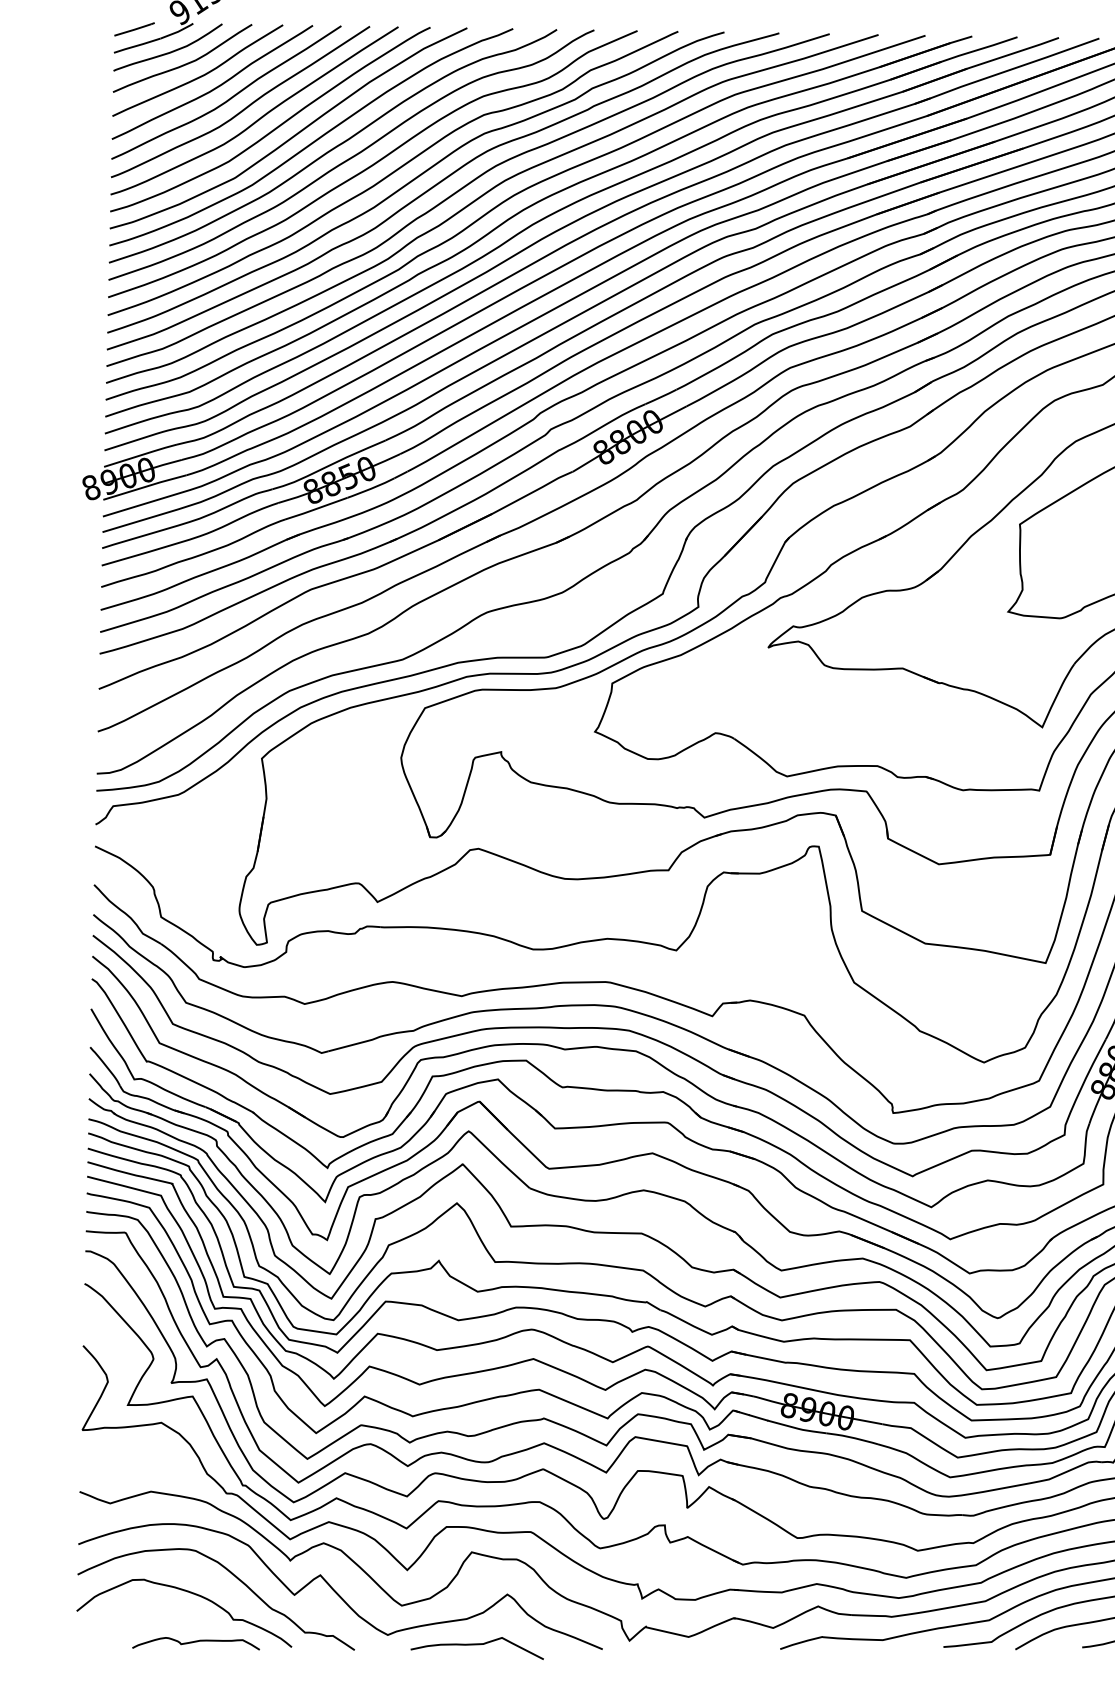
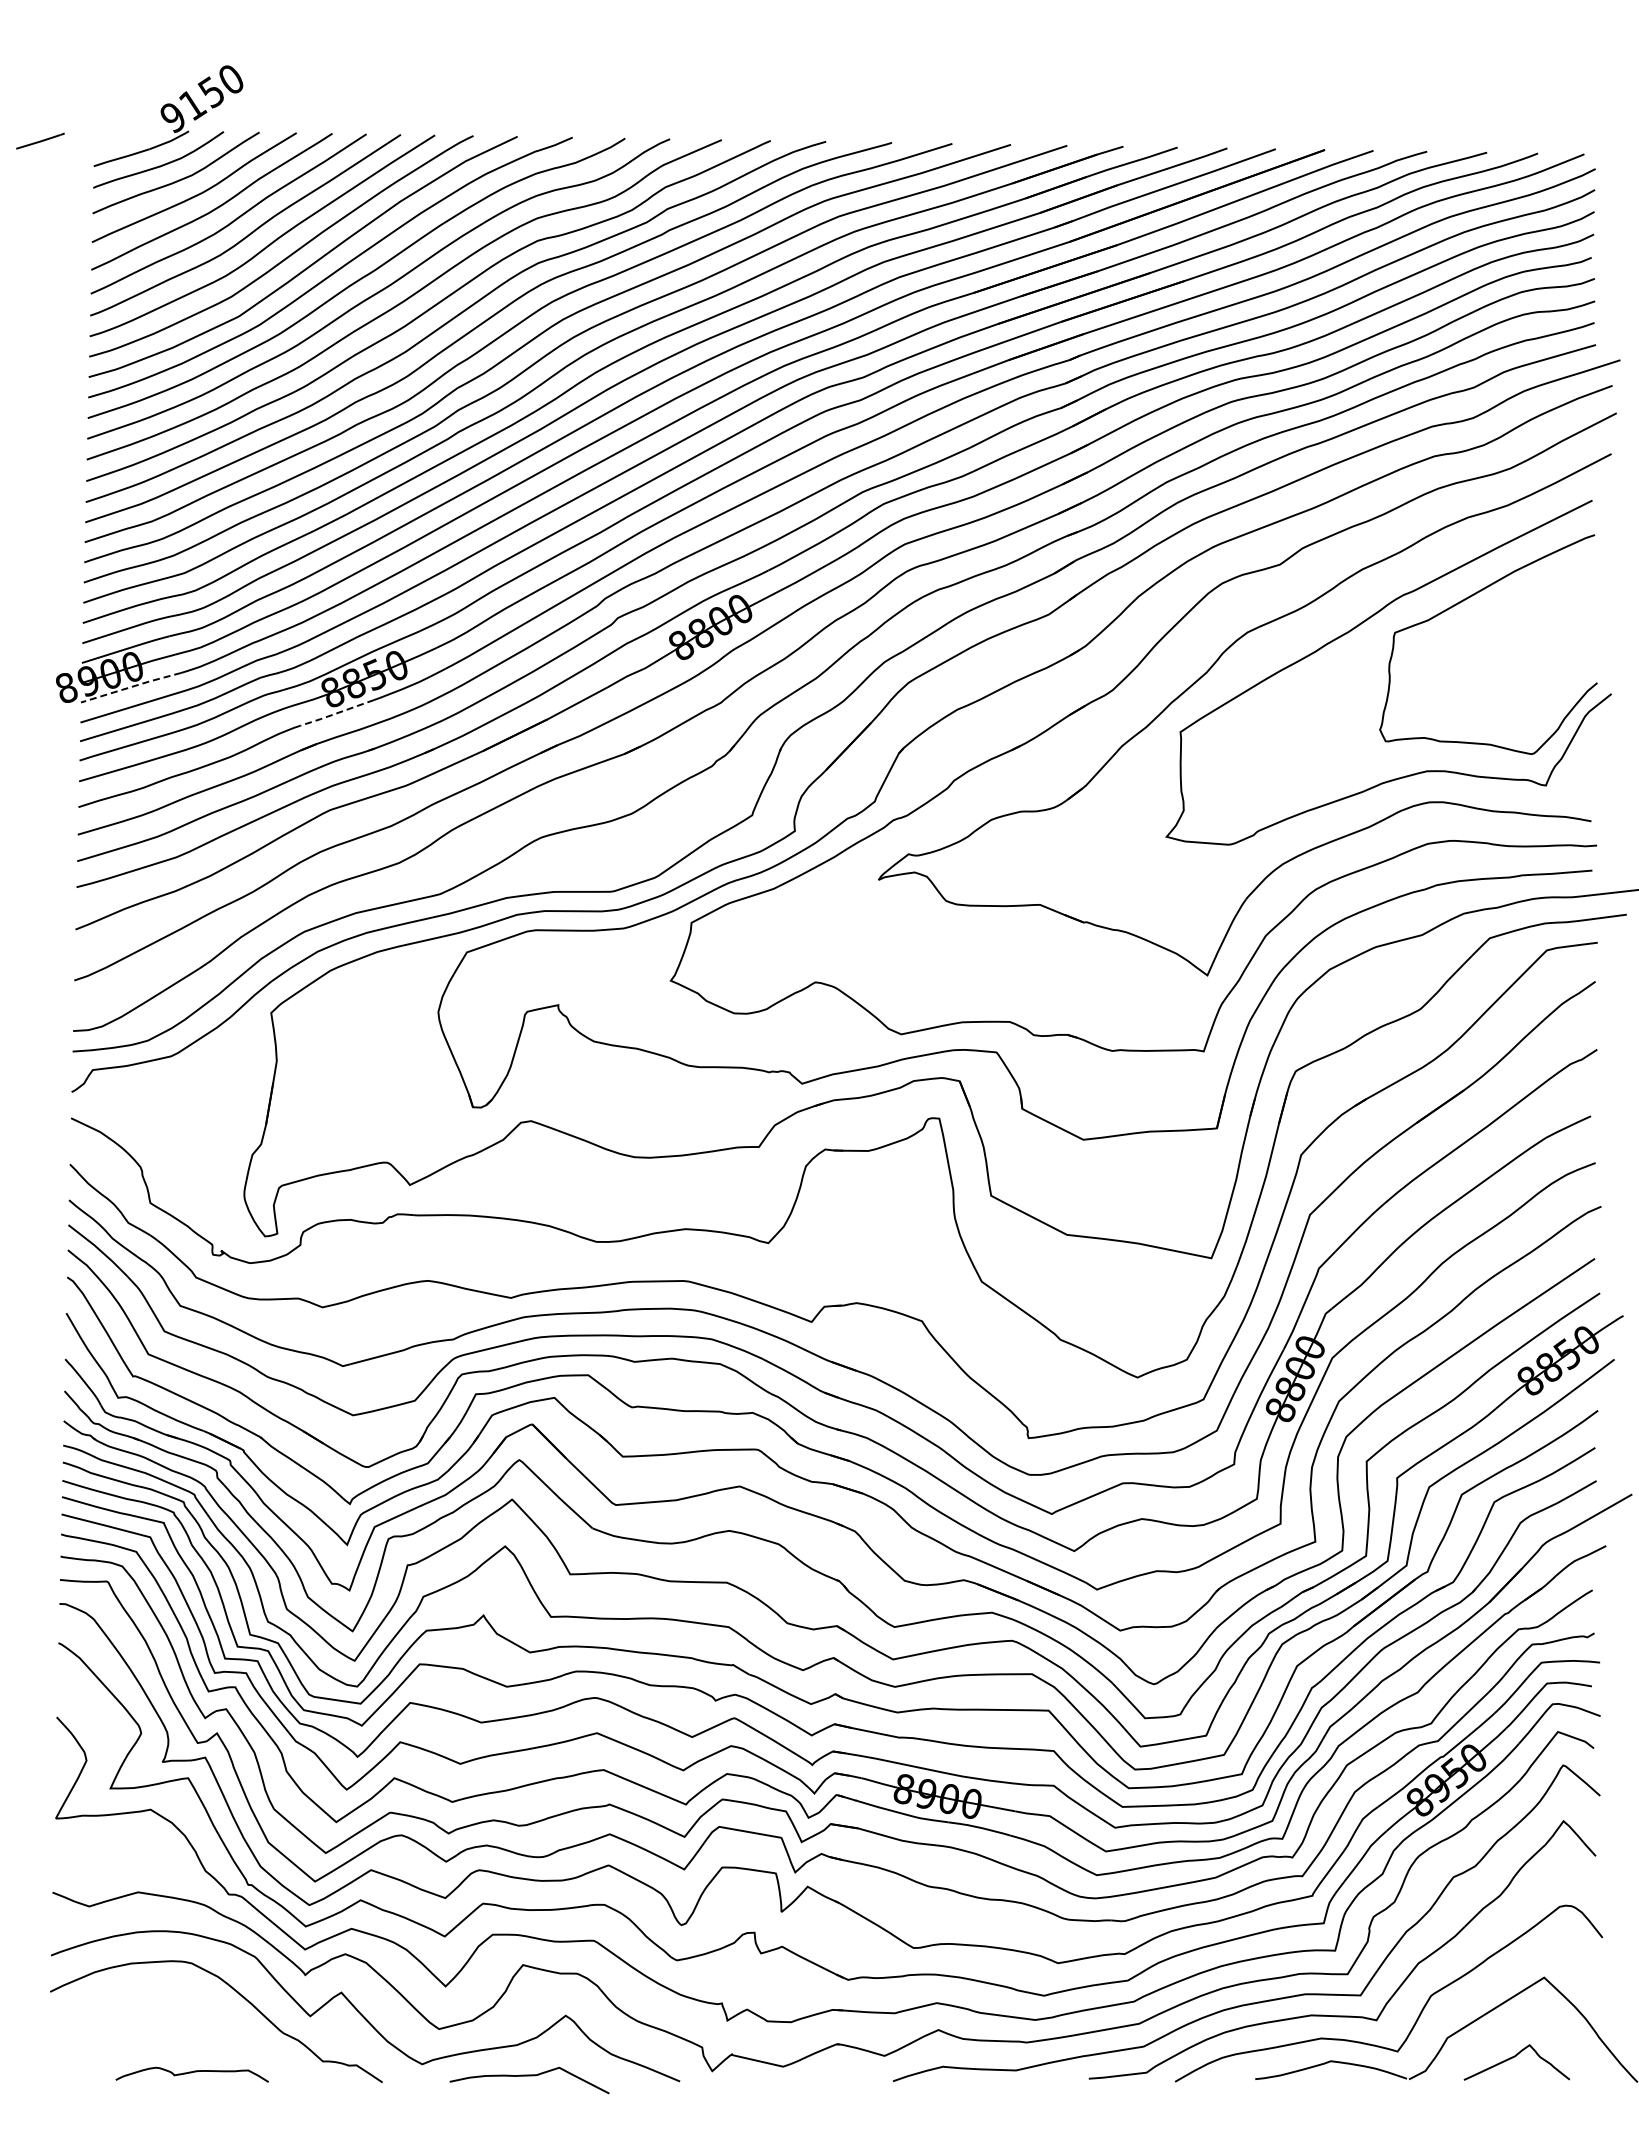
line: (134, 28) -> (40, 140), moved
line: (145, 486) -> (131, 686), solid -> dashed
line: (315, 509) -> (335, 714), solid -> dashed
curve: (190, 1593) -> (185, 2014), removed

